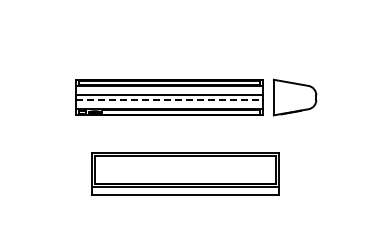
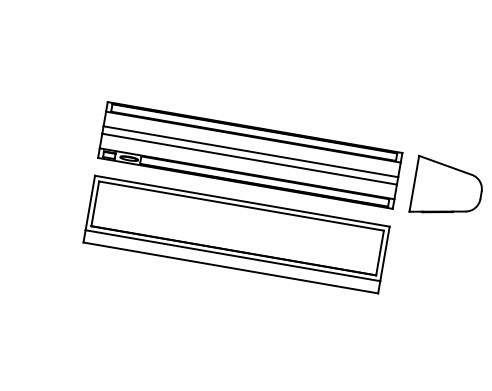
line: (169, 99) -> (249, 158), dashed -> solid
part: (185, 173) -> (236, 233), moved

